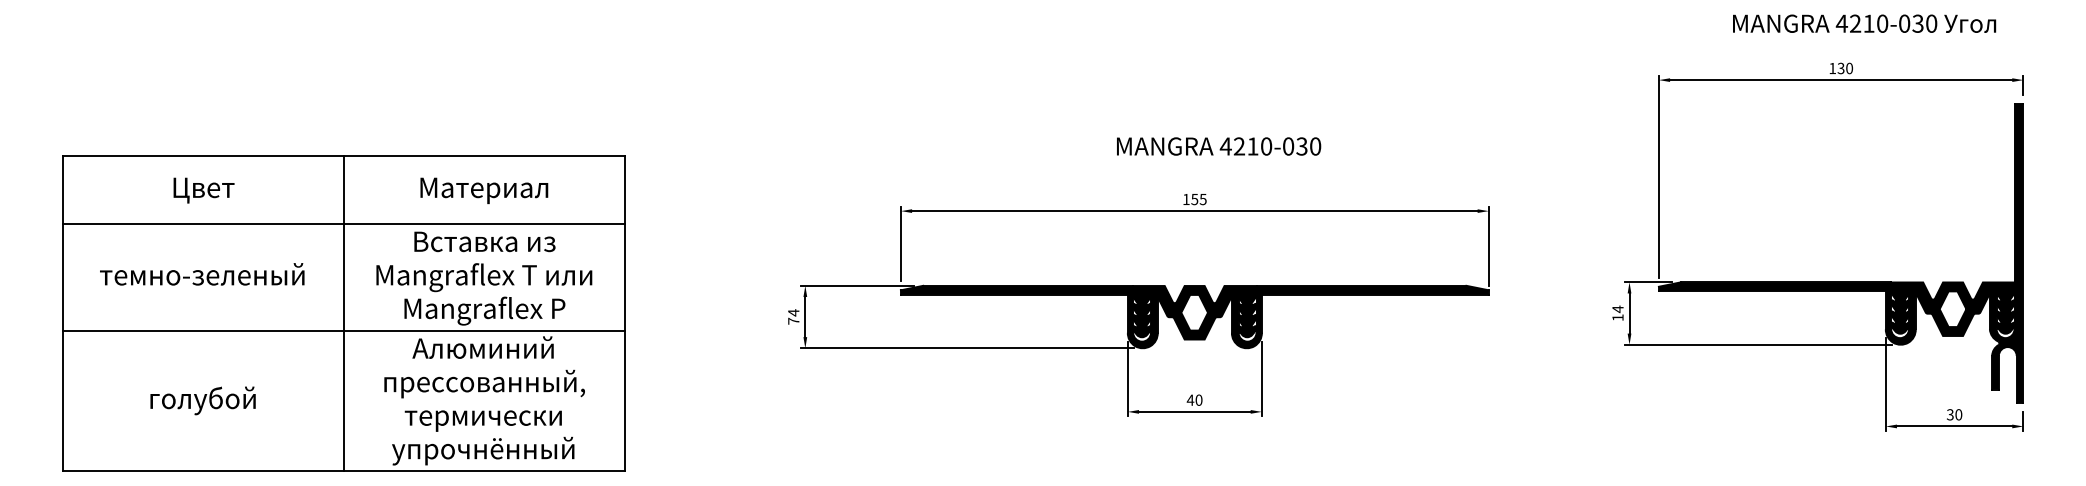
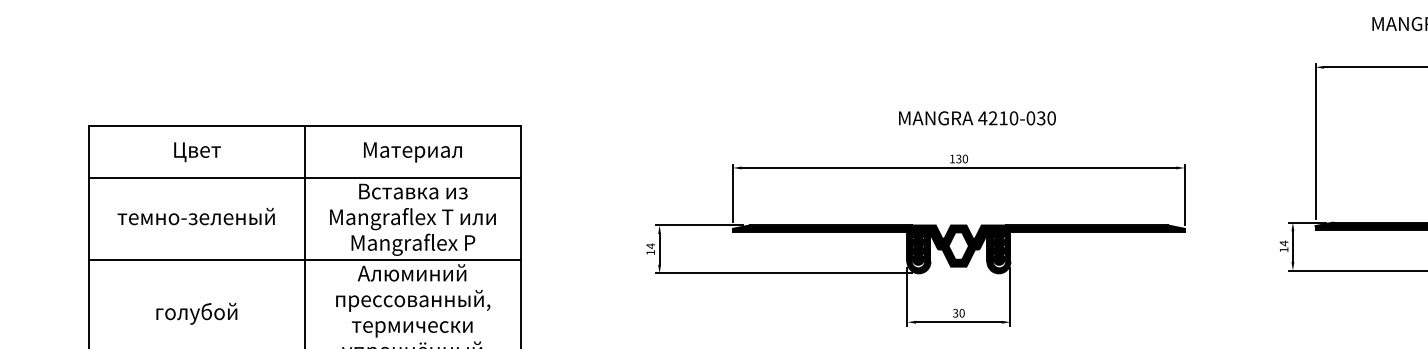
text: (1198, 198) -> (961, 158), 155 -> 130
text: (793, 320) -> (650, 252), 74 -> 14
text: (1190, 399) -> (955, 312), 40 -> 30

